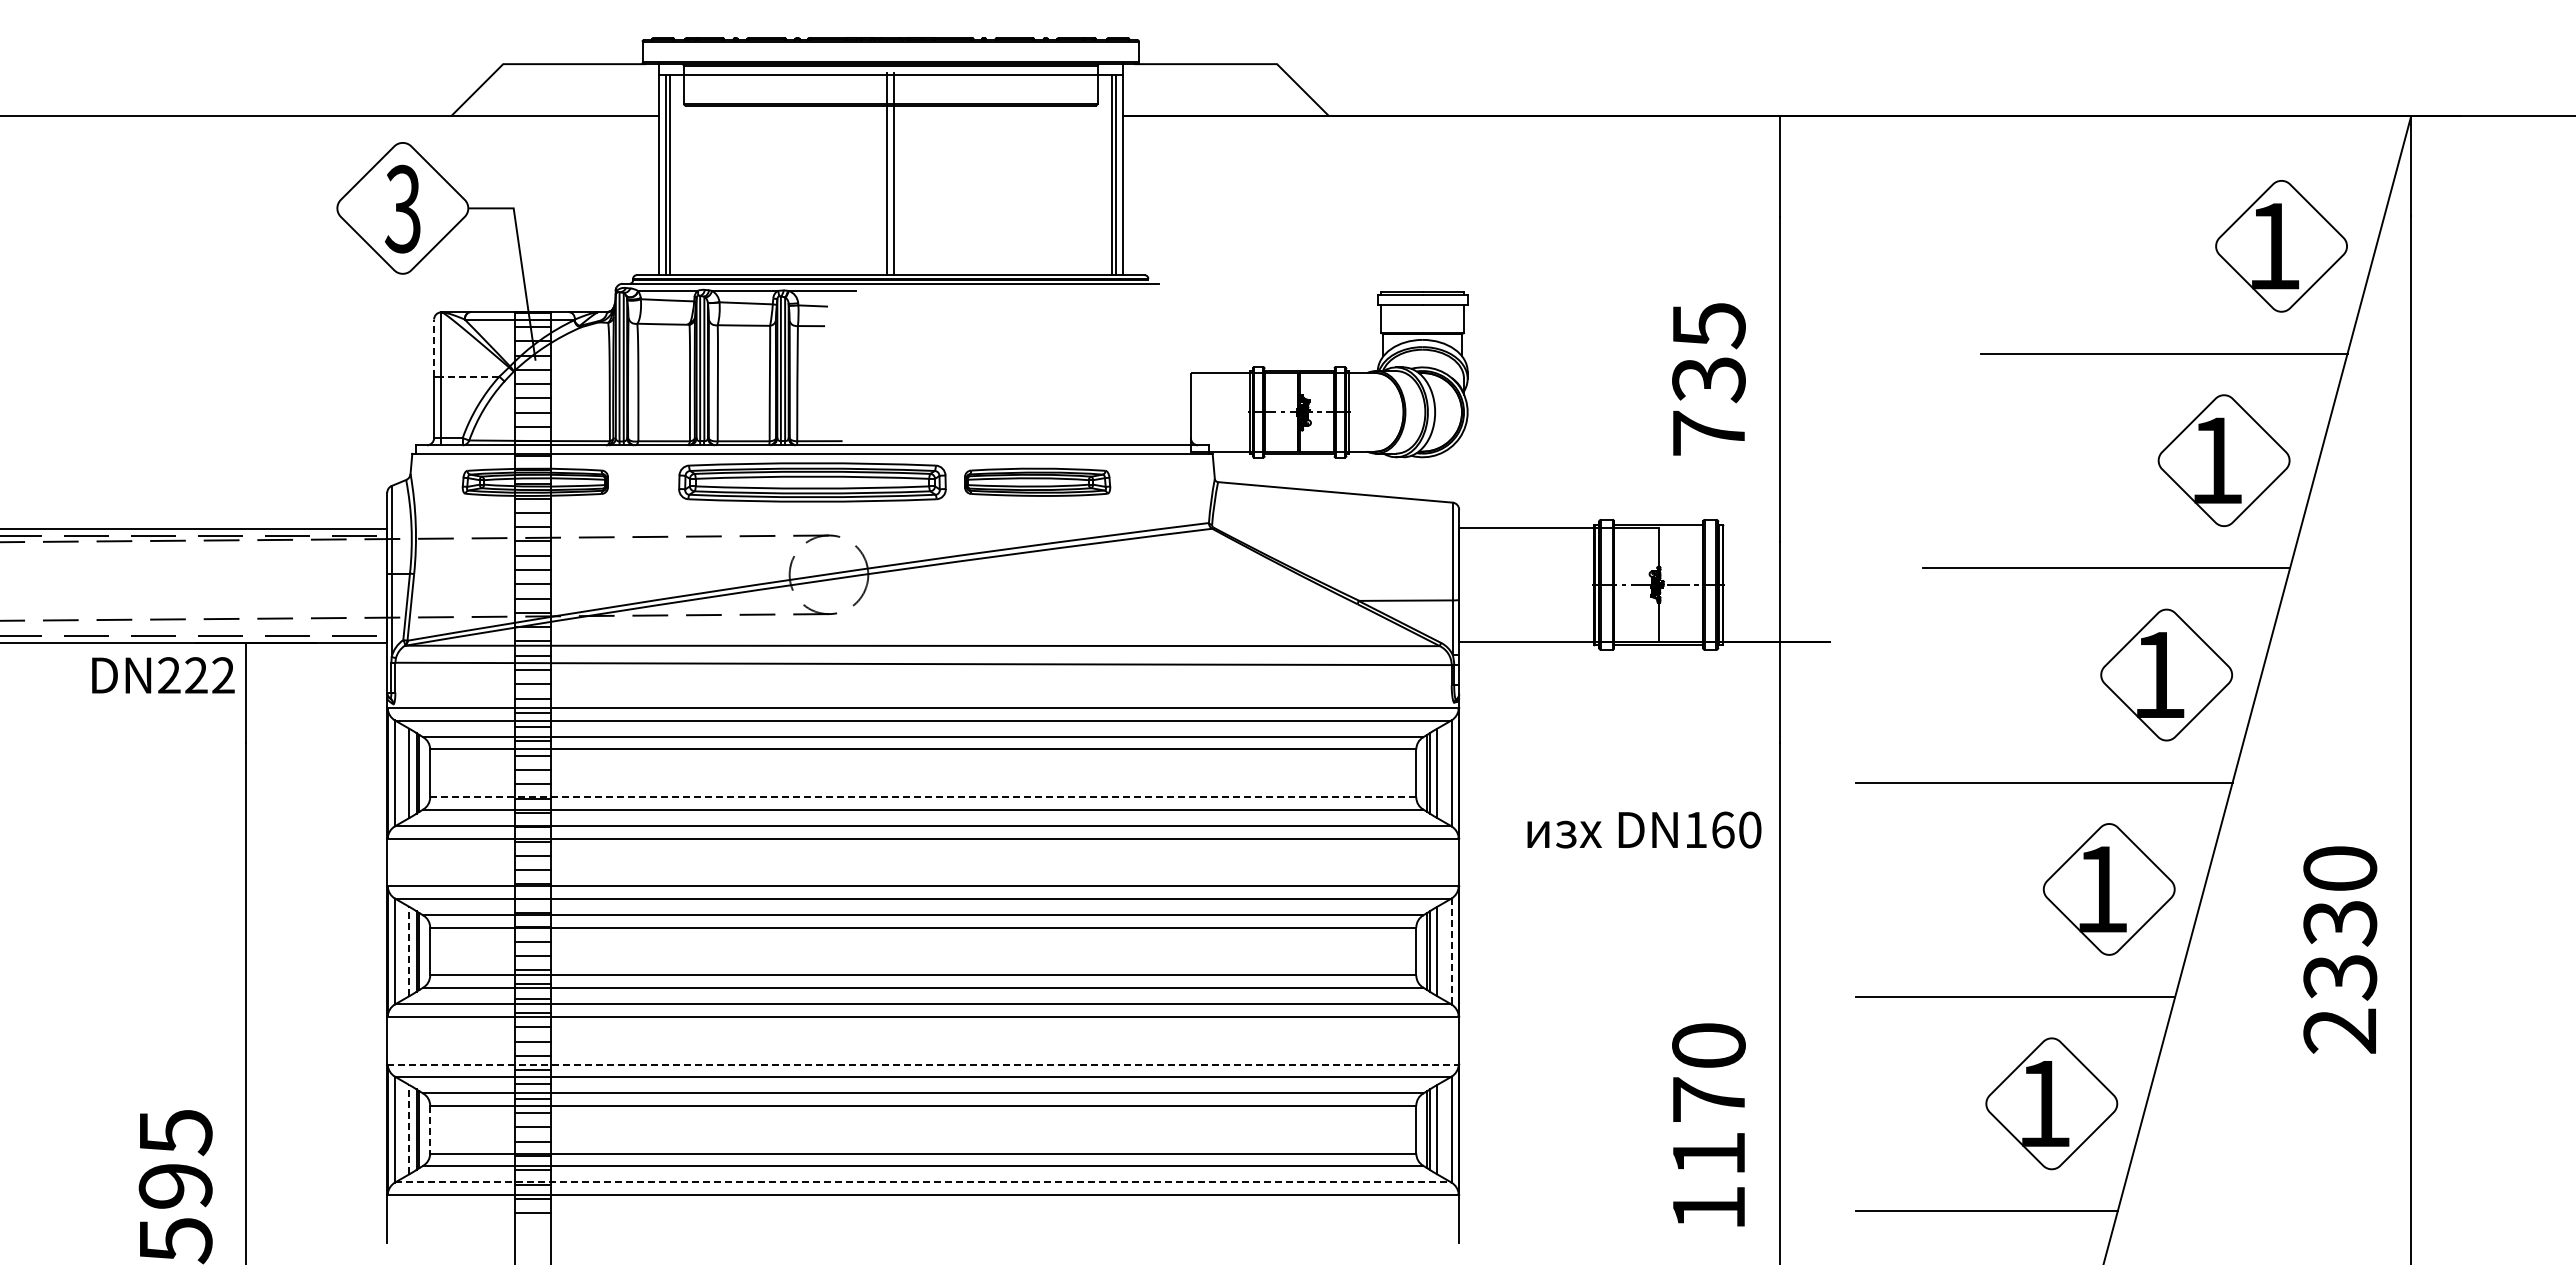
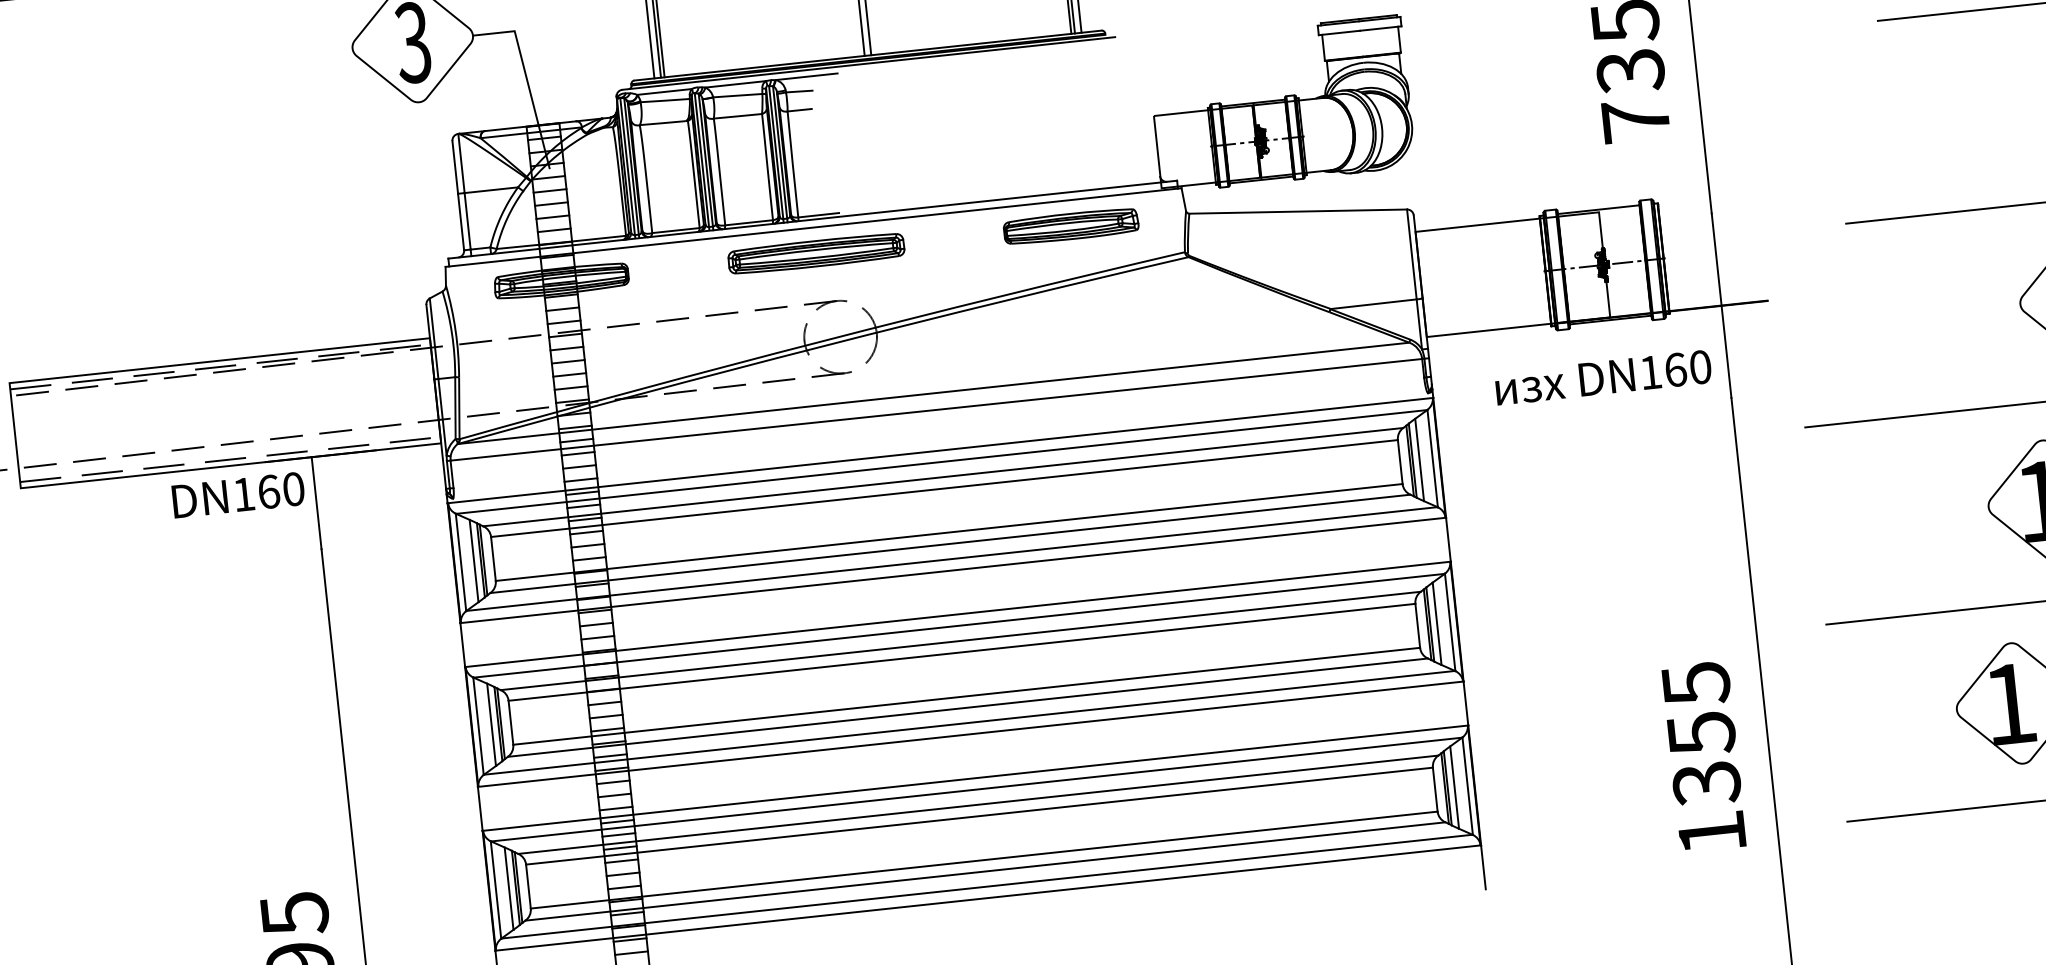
line: (434, 348) -> (455, 167), dashed -> solid
line: (469, 376) -> (490, 190), dashed -> solid
part: (812, 481) -> (816, 252), size x0.71
part: (1037, 481) -> (1071, 225), moved
text: (196, 675) -> (268, 491), DN222 -> DN160
line: (923, 797) -> (949, 532), dashed -> solid
text: (1644, 829) -> (1603, 377), moved
line: (409, 951) -> (491, 724), dashed -> solid
line: (1451, 951) -> (1450, 622), dashed -> solid
line: (923, 1064) -> (975, 778), dashed -> solid
text: (1708, 1100) -> (1701, 734), 1170 -> 1355
line: (409, 1129) -> (509, 888), dashed -> solid
line: (430, 1129) -> (528, 886), dashed -> solid
line: (923, 1182) -> (987, 886), dashed -> solid

